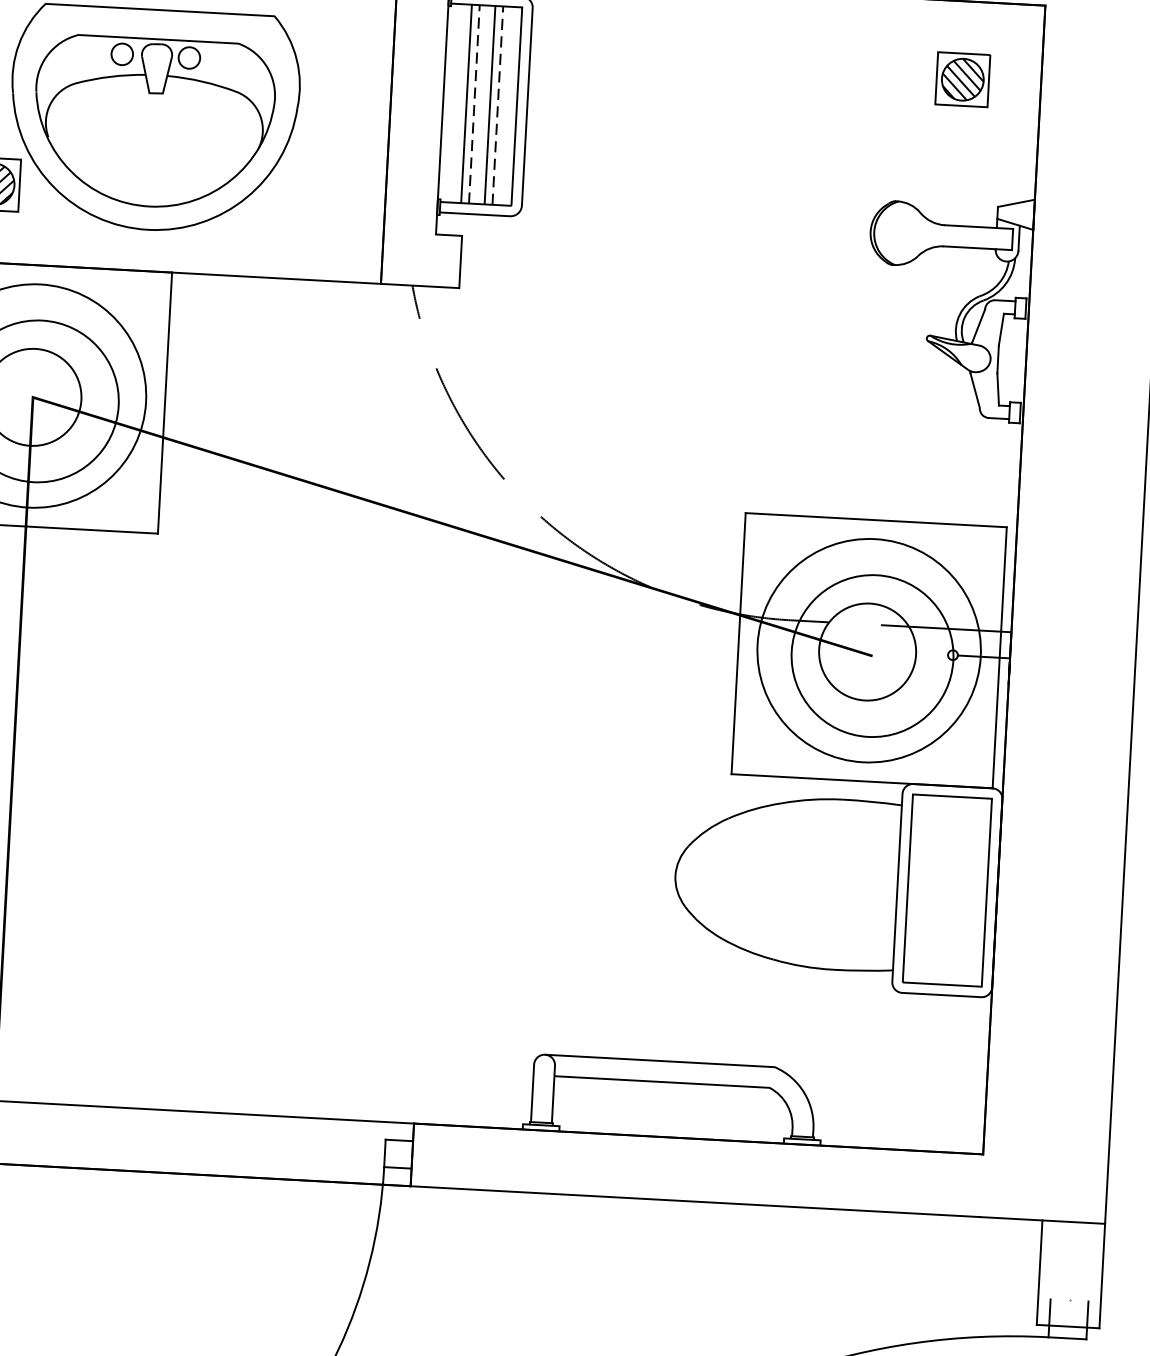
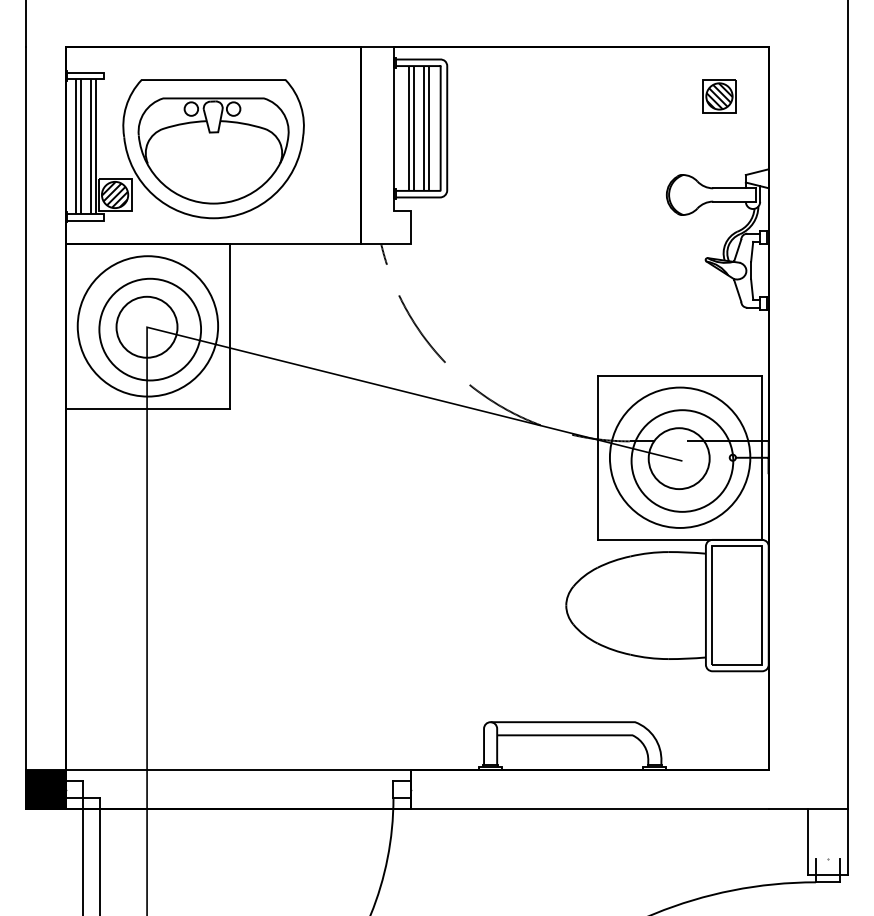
line: (473, 102) -> (413, 127), dashed -> solid
line: (497, 104) -> (428, 127), dashed -> solid

